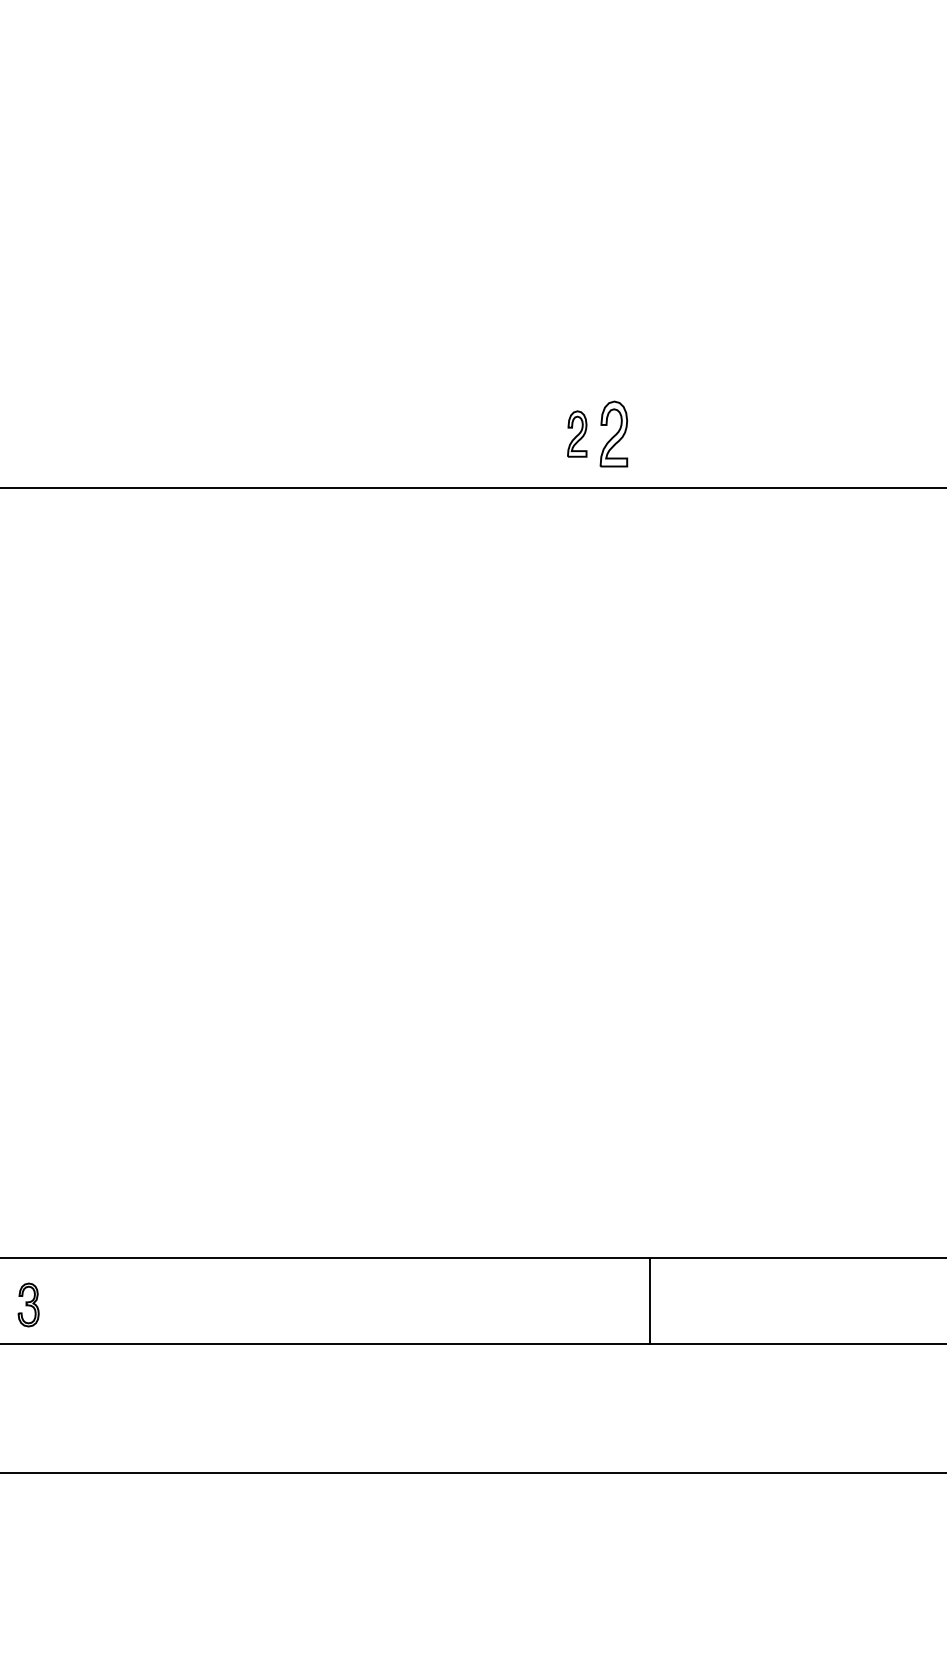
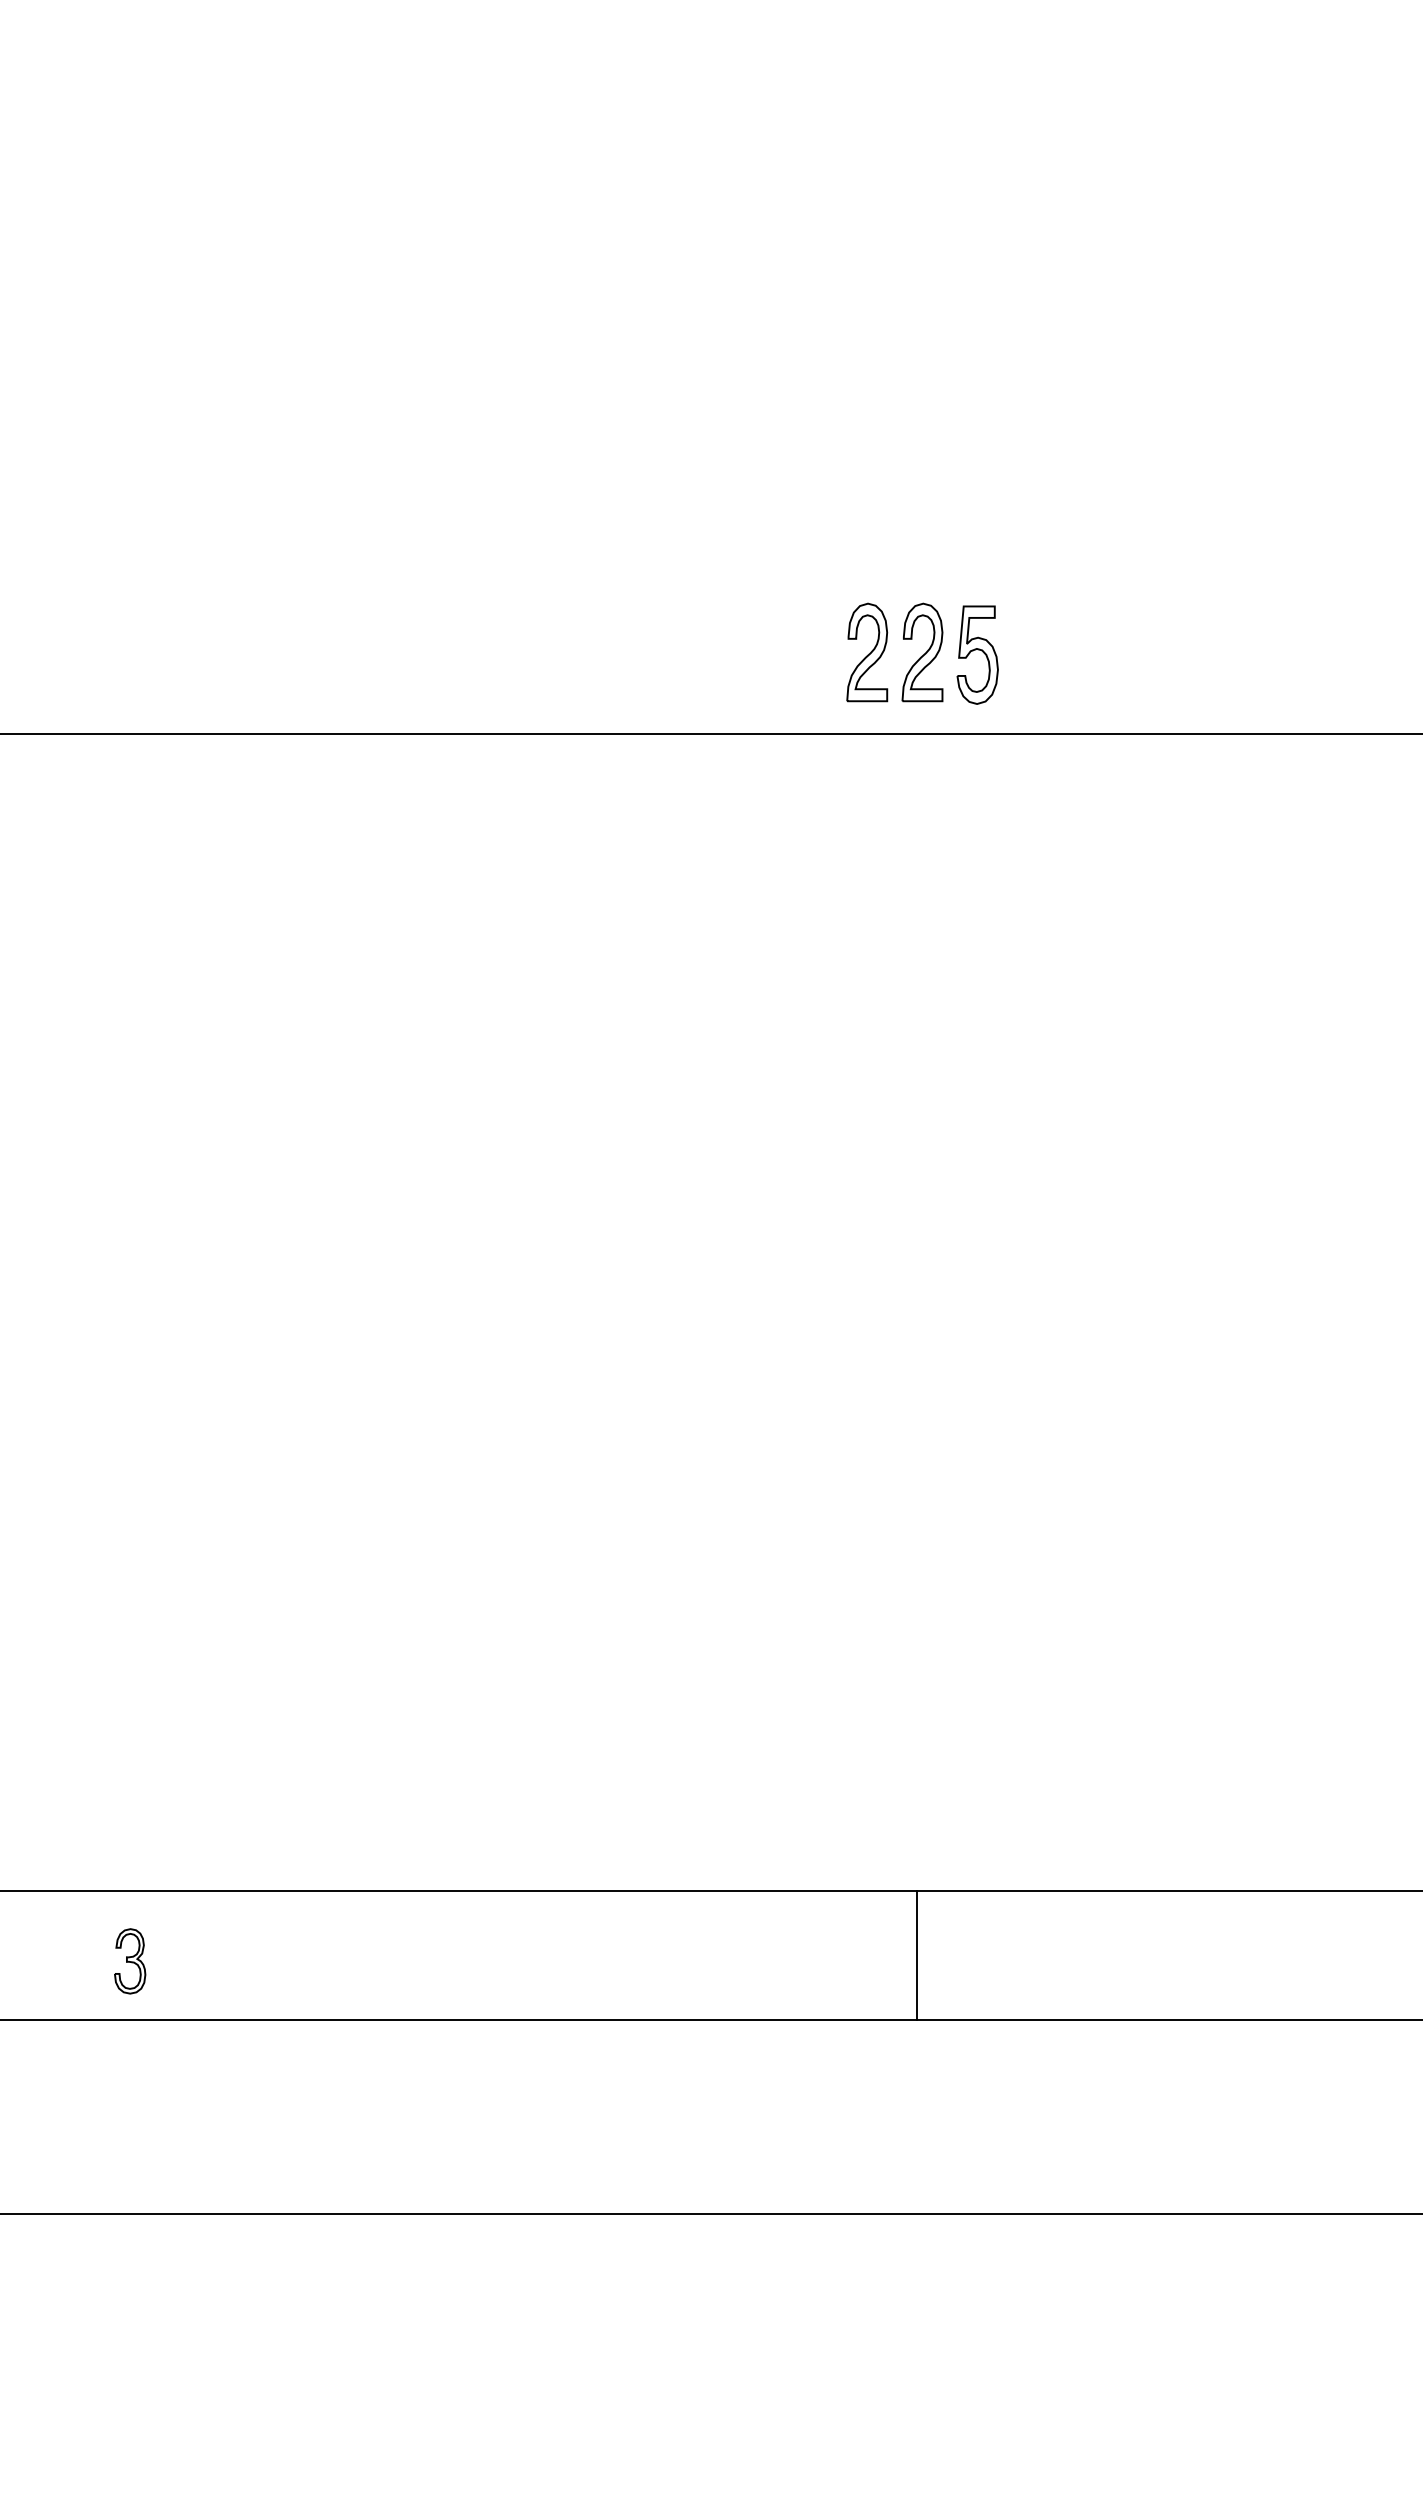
part: (577, 433) -> (867, 651), size x1.43
part: (650, 435) -> (977, 654), added
line: (649, 1301) -> (915, 1956), moved
part: (28, 1304) -> (129, 1960), moved

